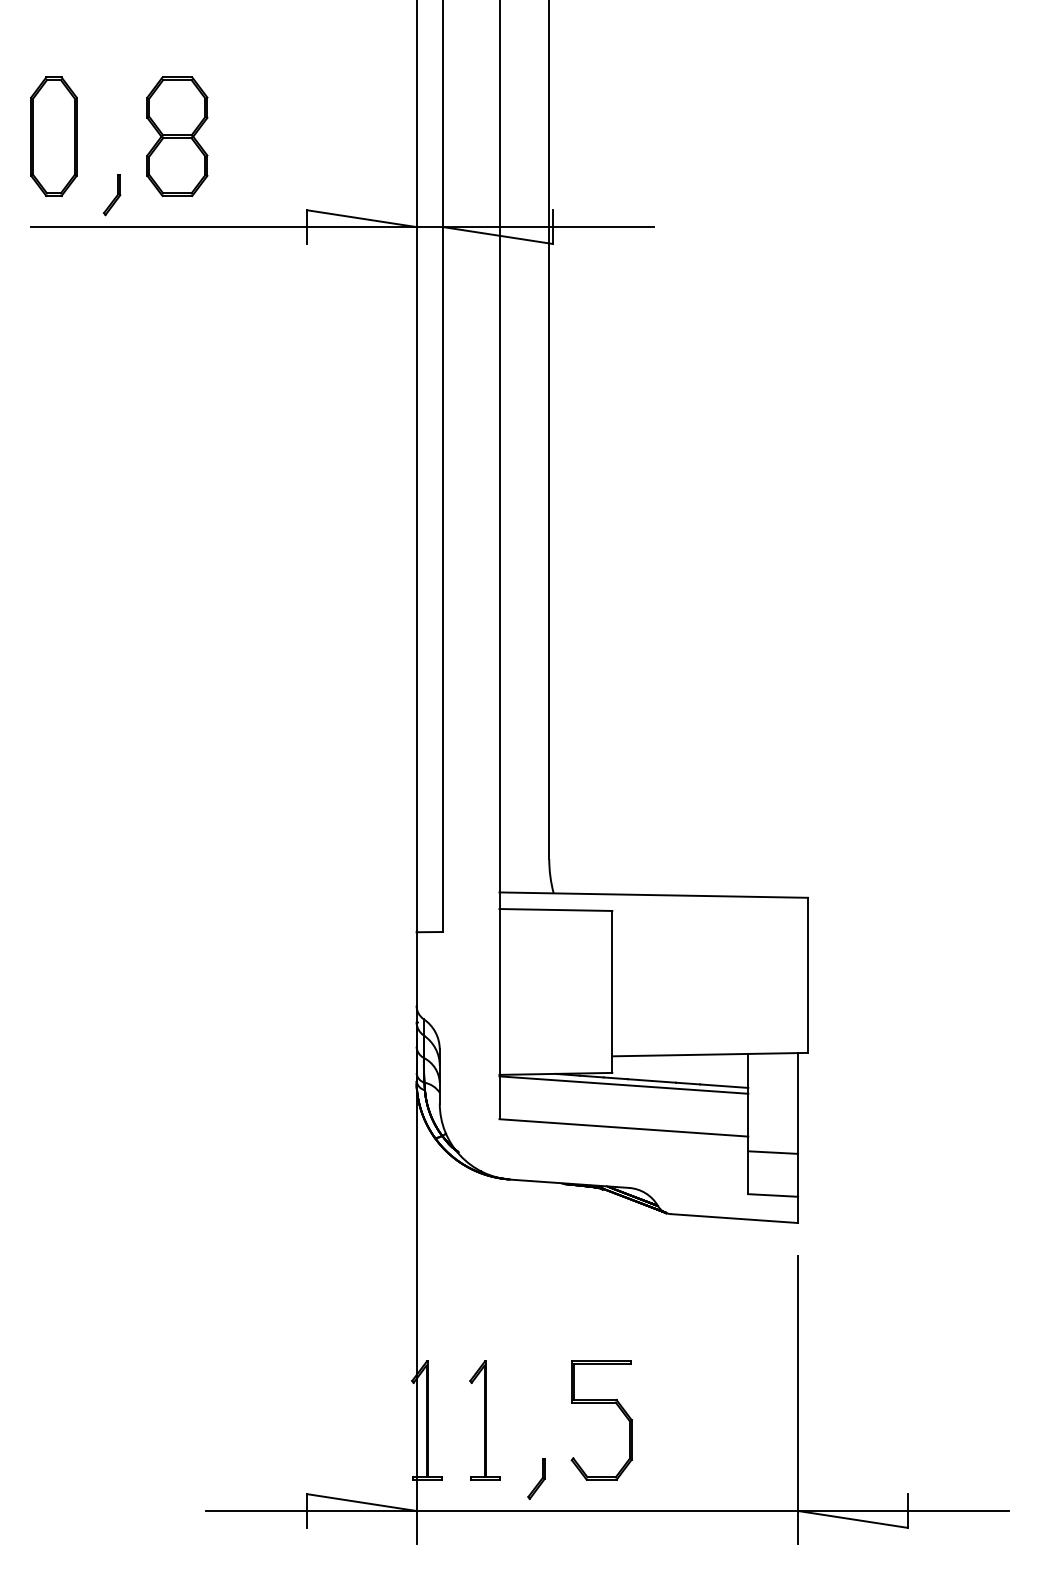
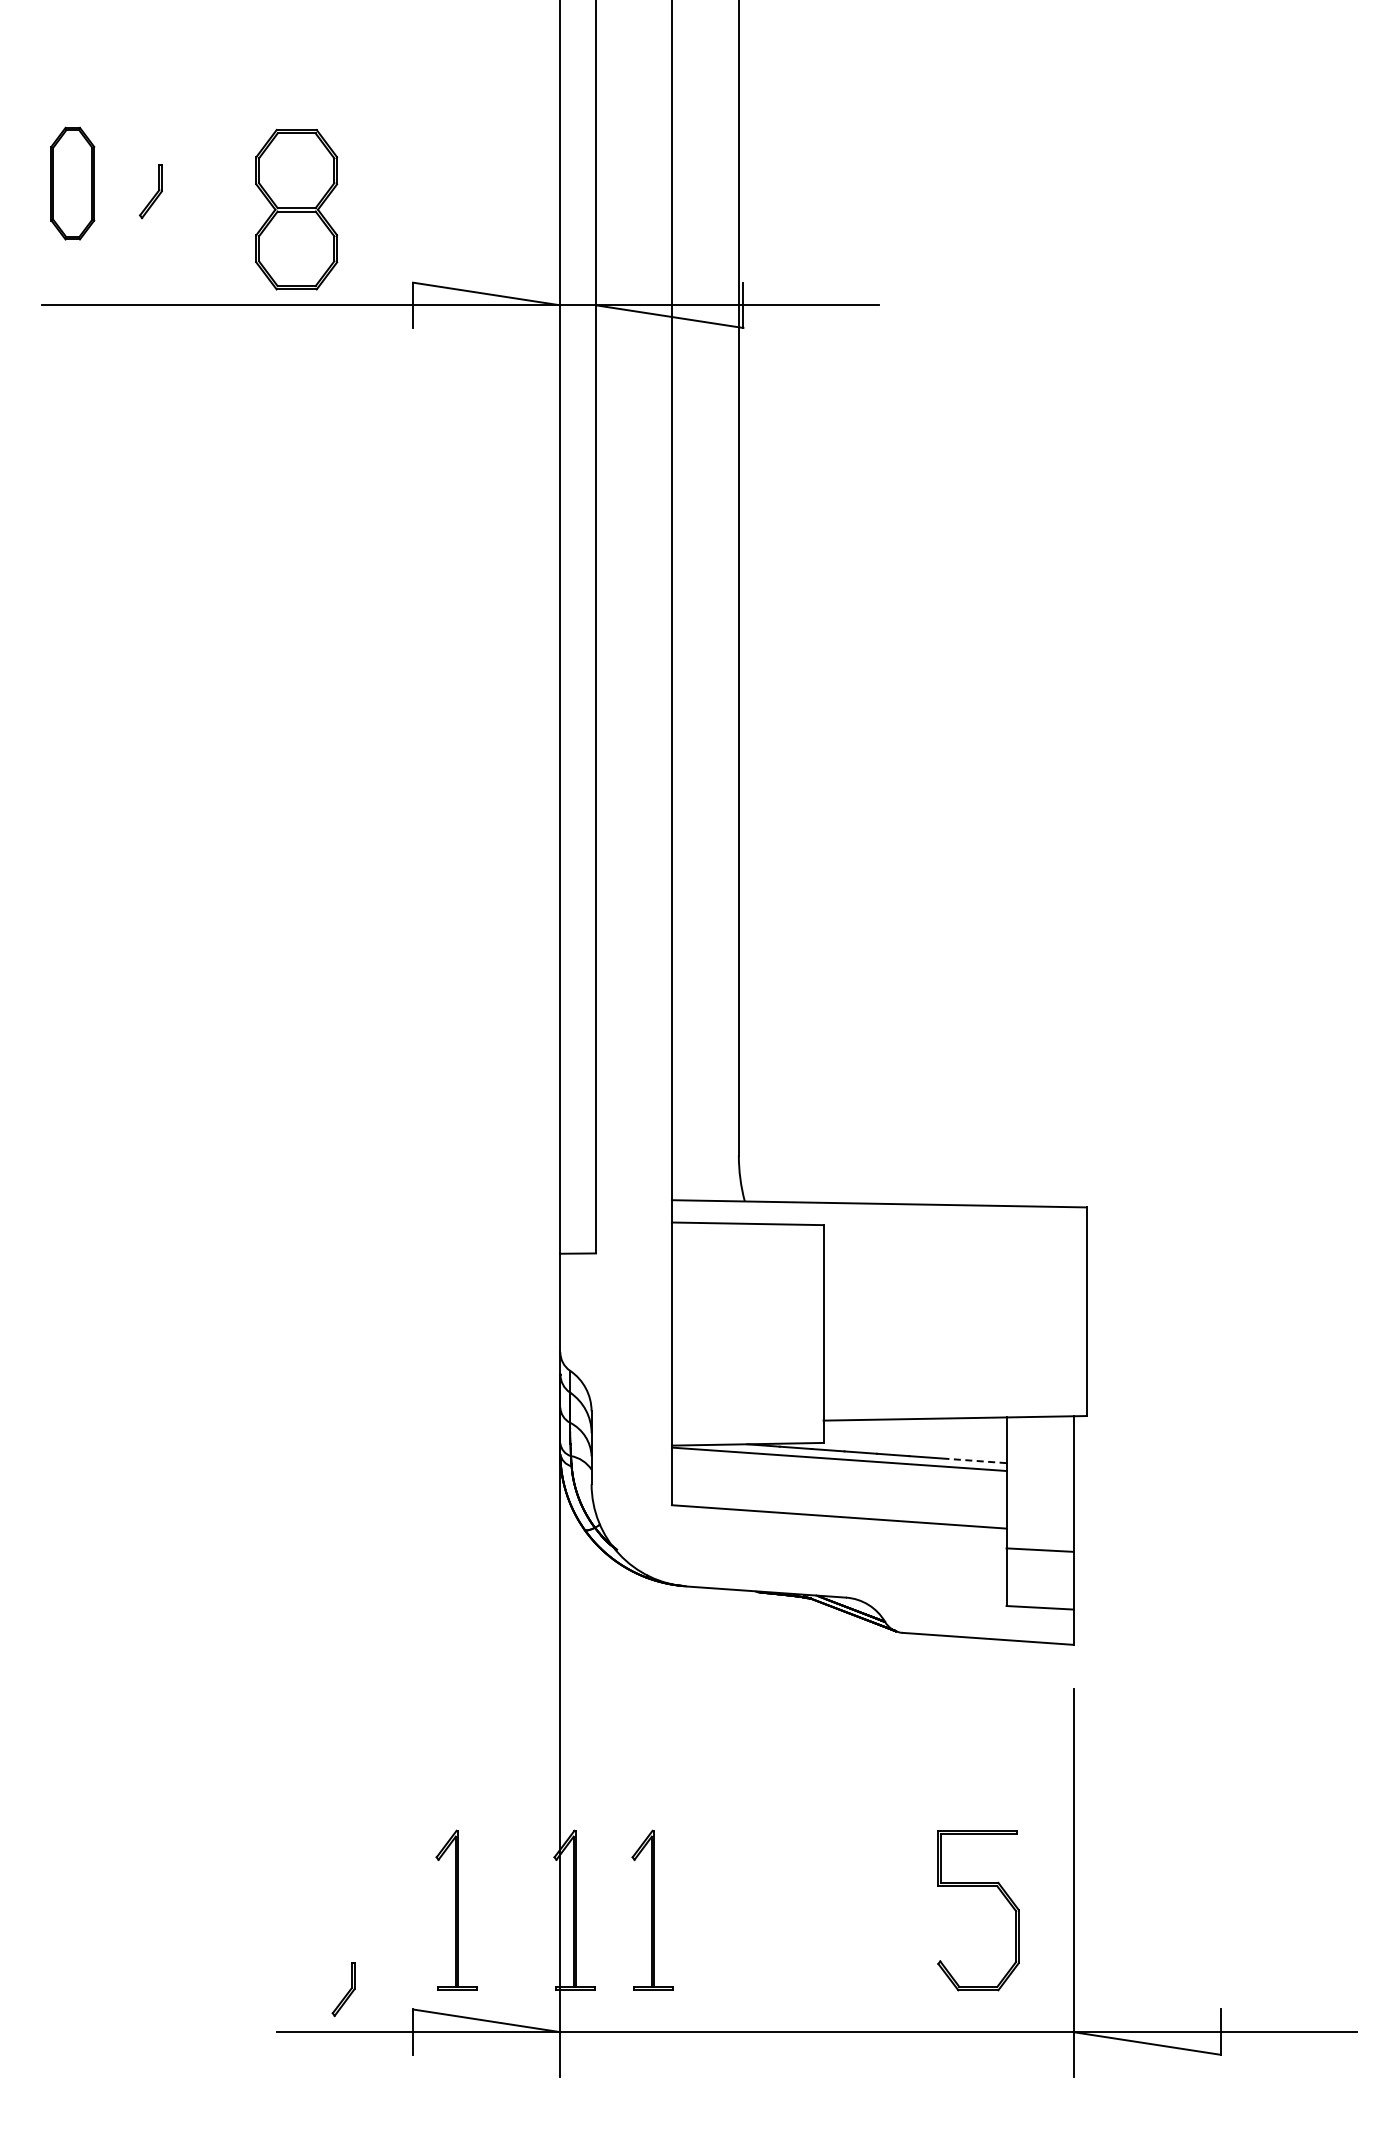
part: (53, 136) -> (72, 183), size x0.7
part: (177, 136) -> (296, 209), moved
part: (111, 195) -> (150, 191), moved
line: (723, 1085) -> (973, 1460), solid -> dashed
part: (601, 1402) -> (978, 1886), moved
part: (339, 1419) -> (456, 1909), added
part: (536, 1479) -> (343, 1989), moved

